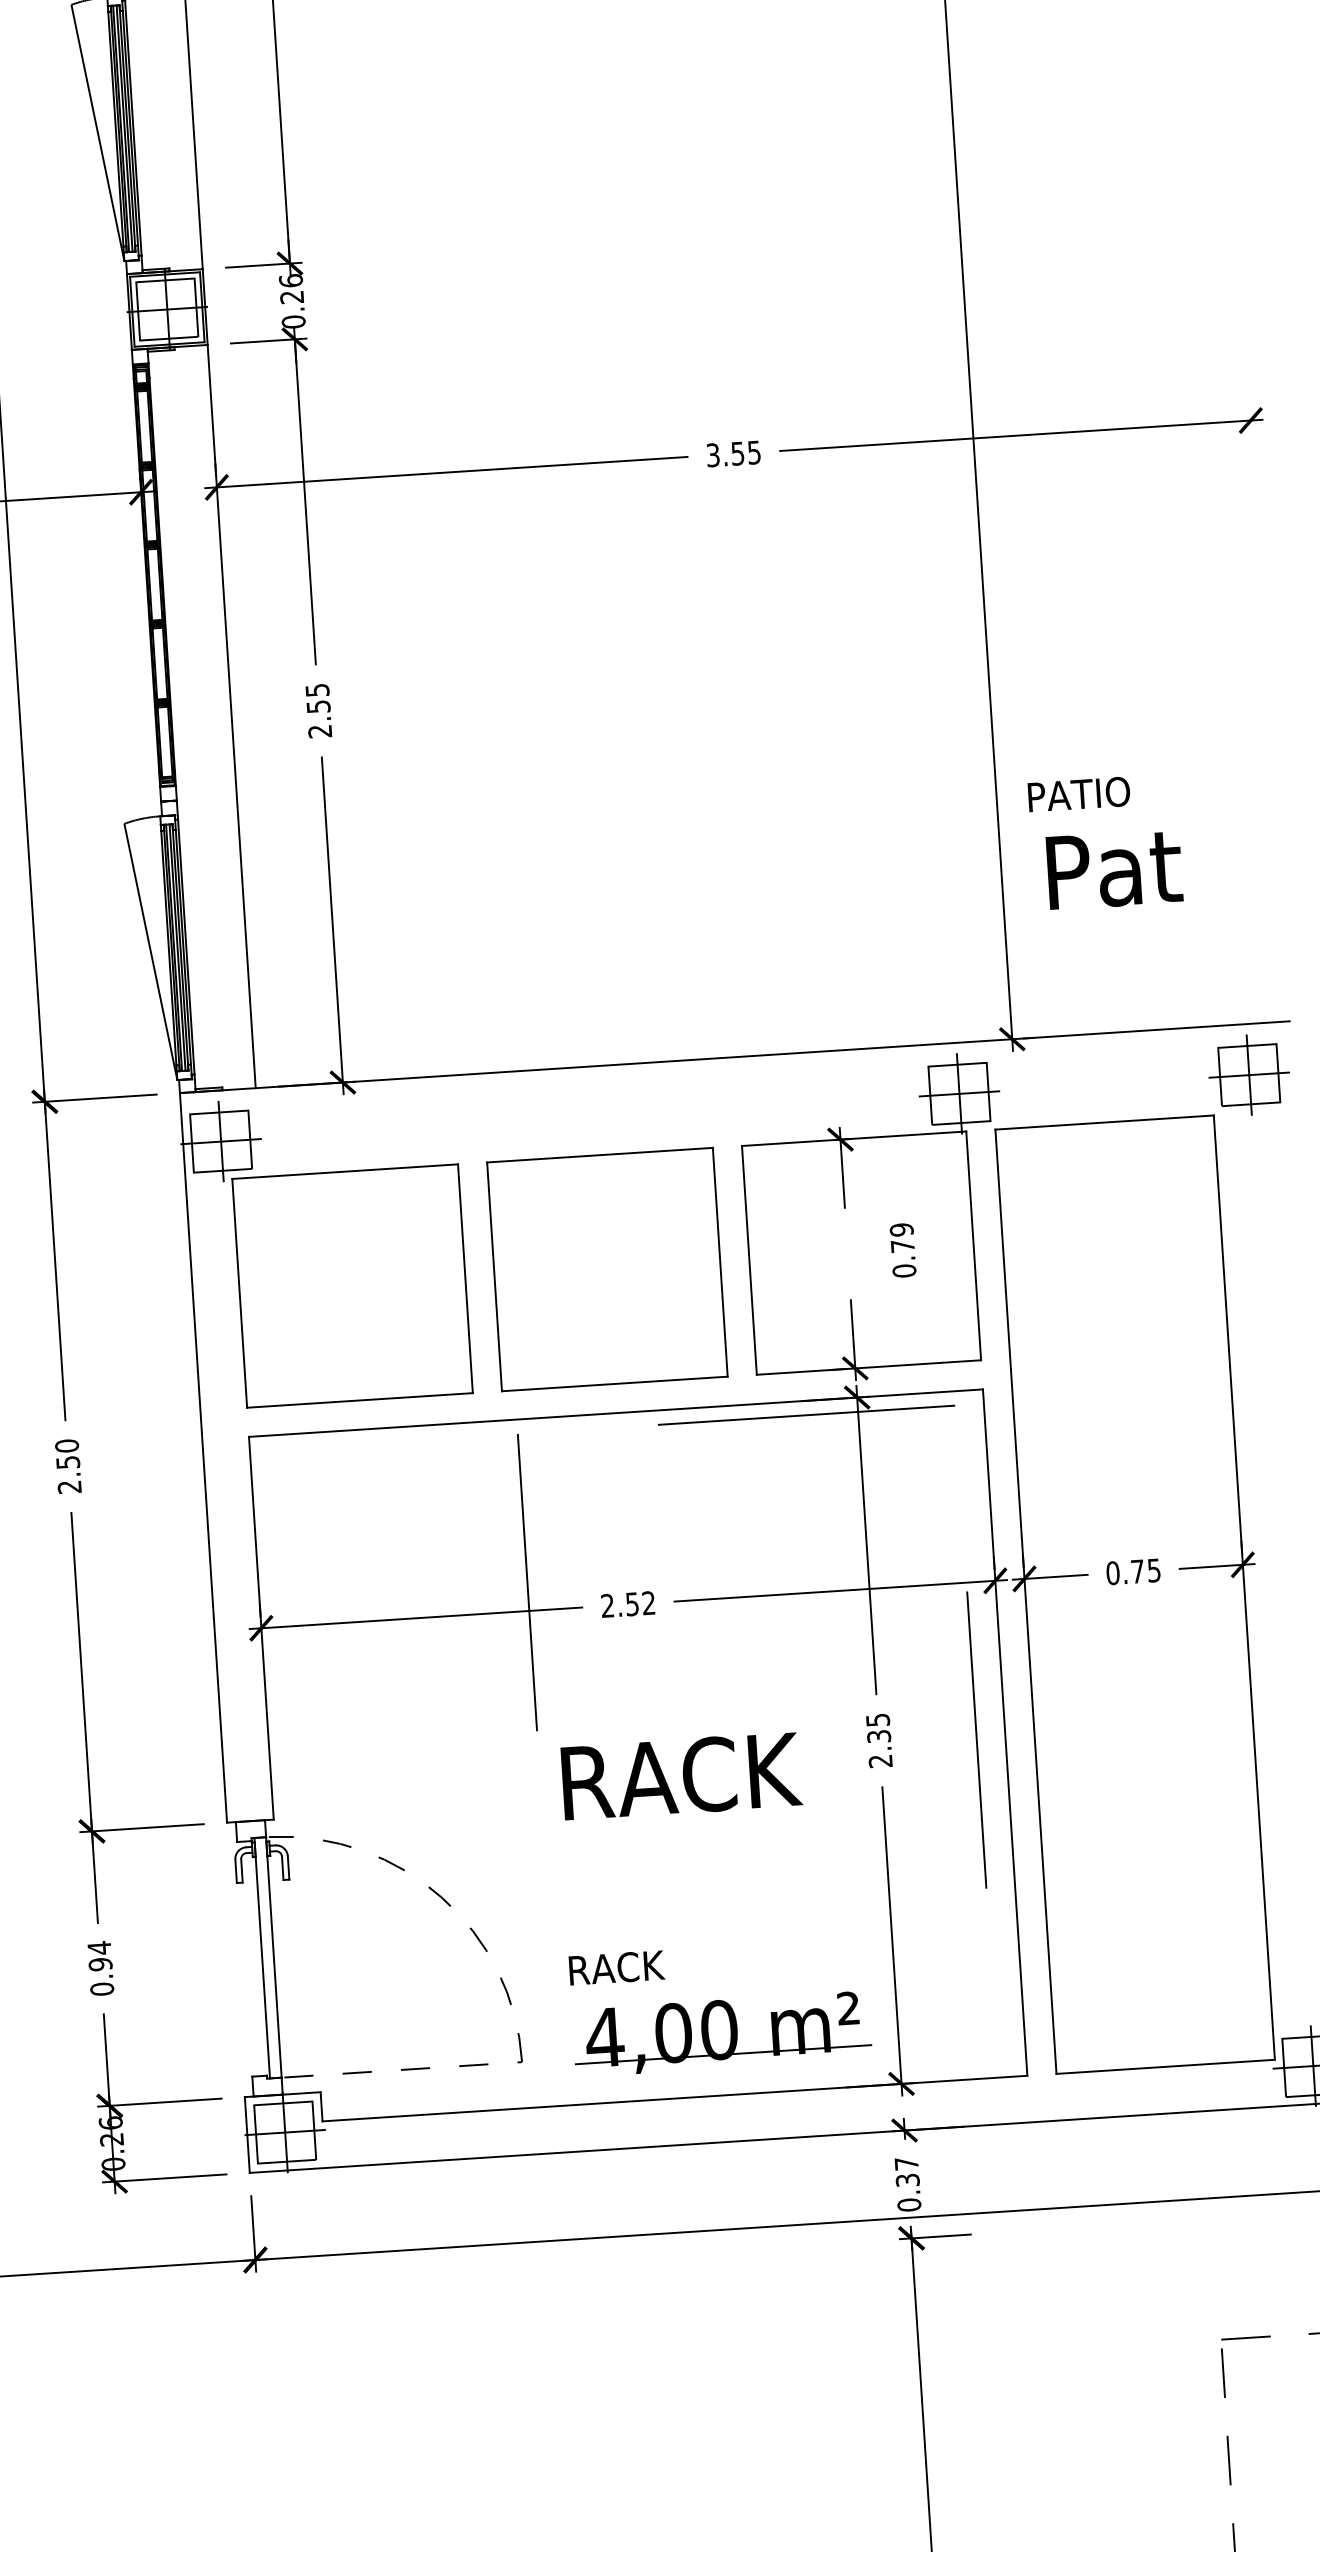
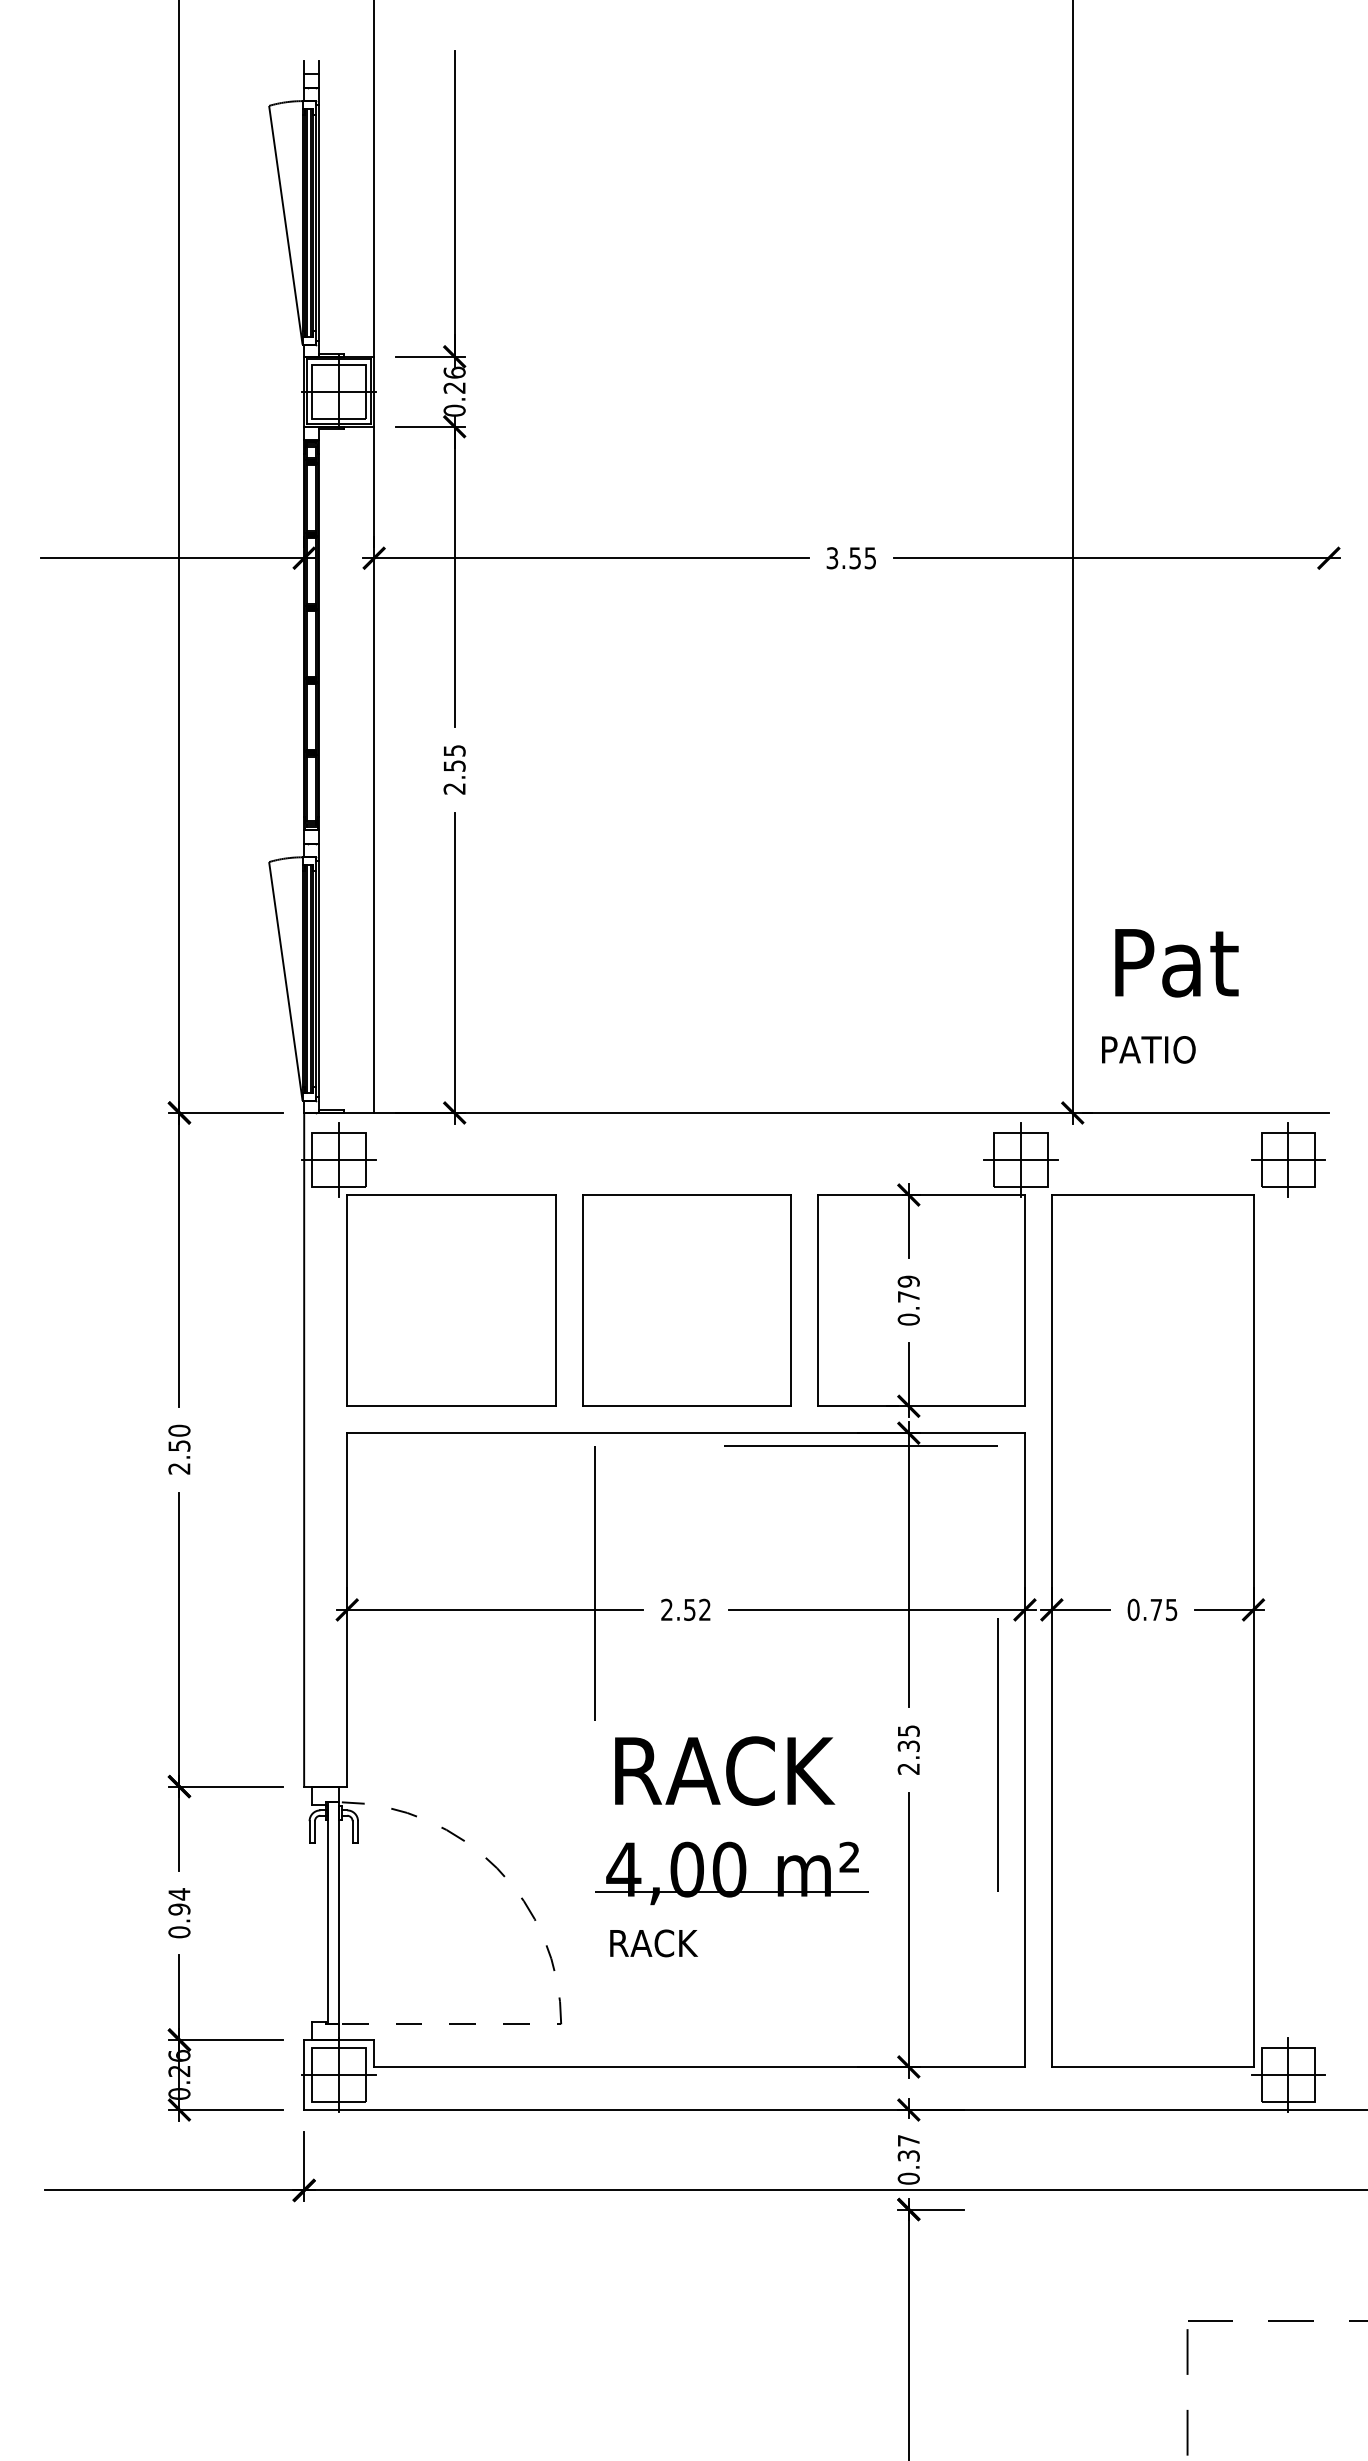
text: (1078, 794) -> (1148, 1049), moved
text: (902, 1250) -> (908, 1300), moved
part: (721, 2034) -> (731, 1873), moved

